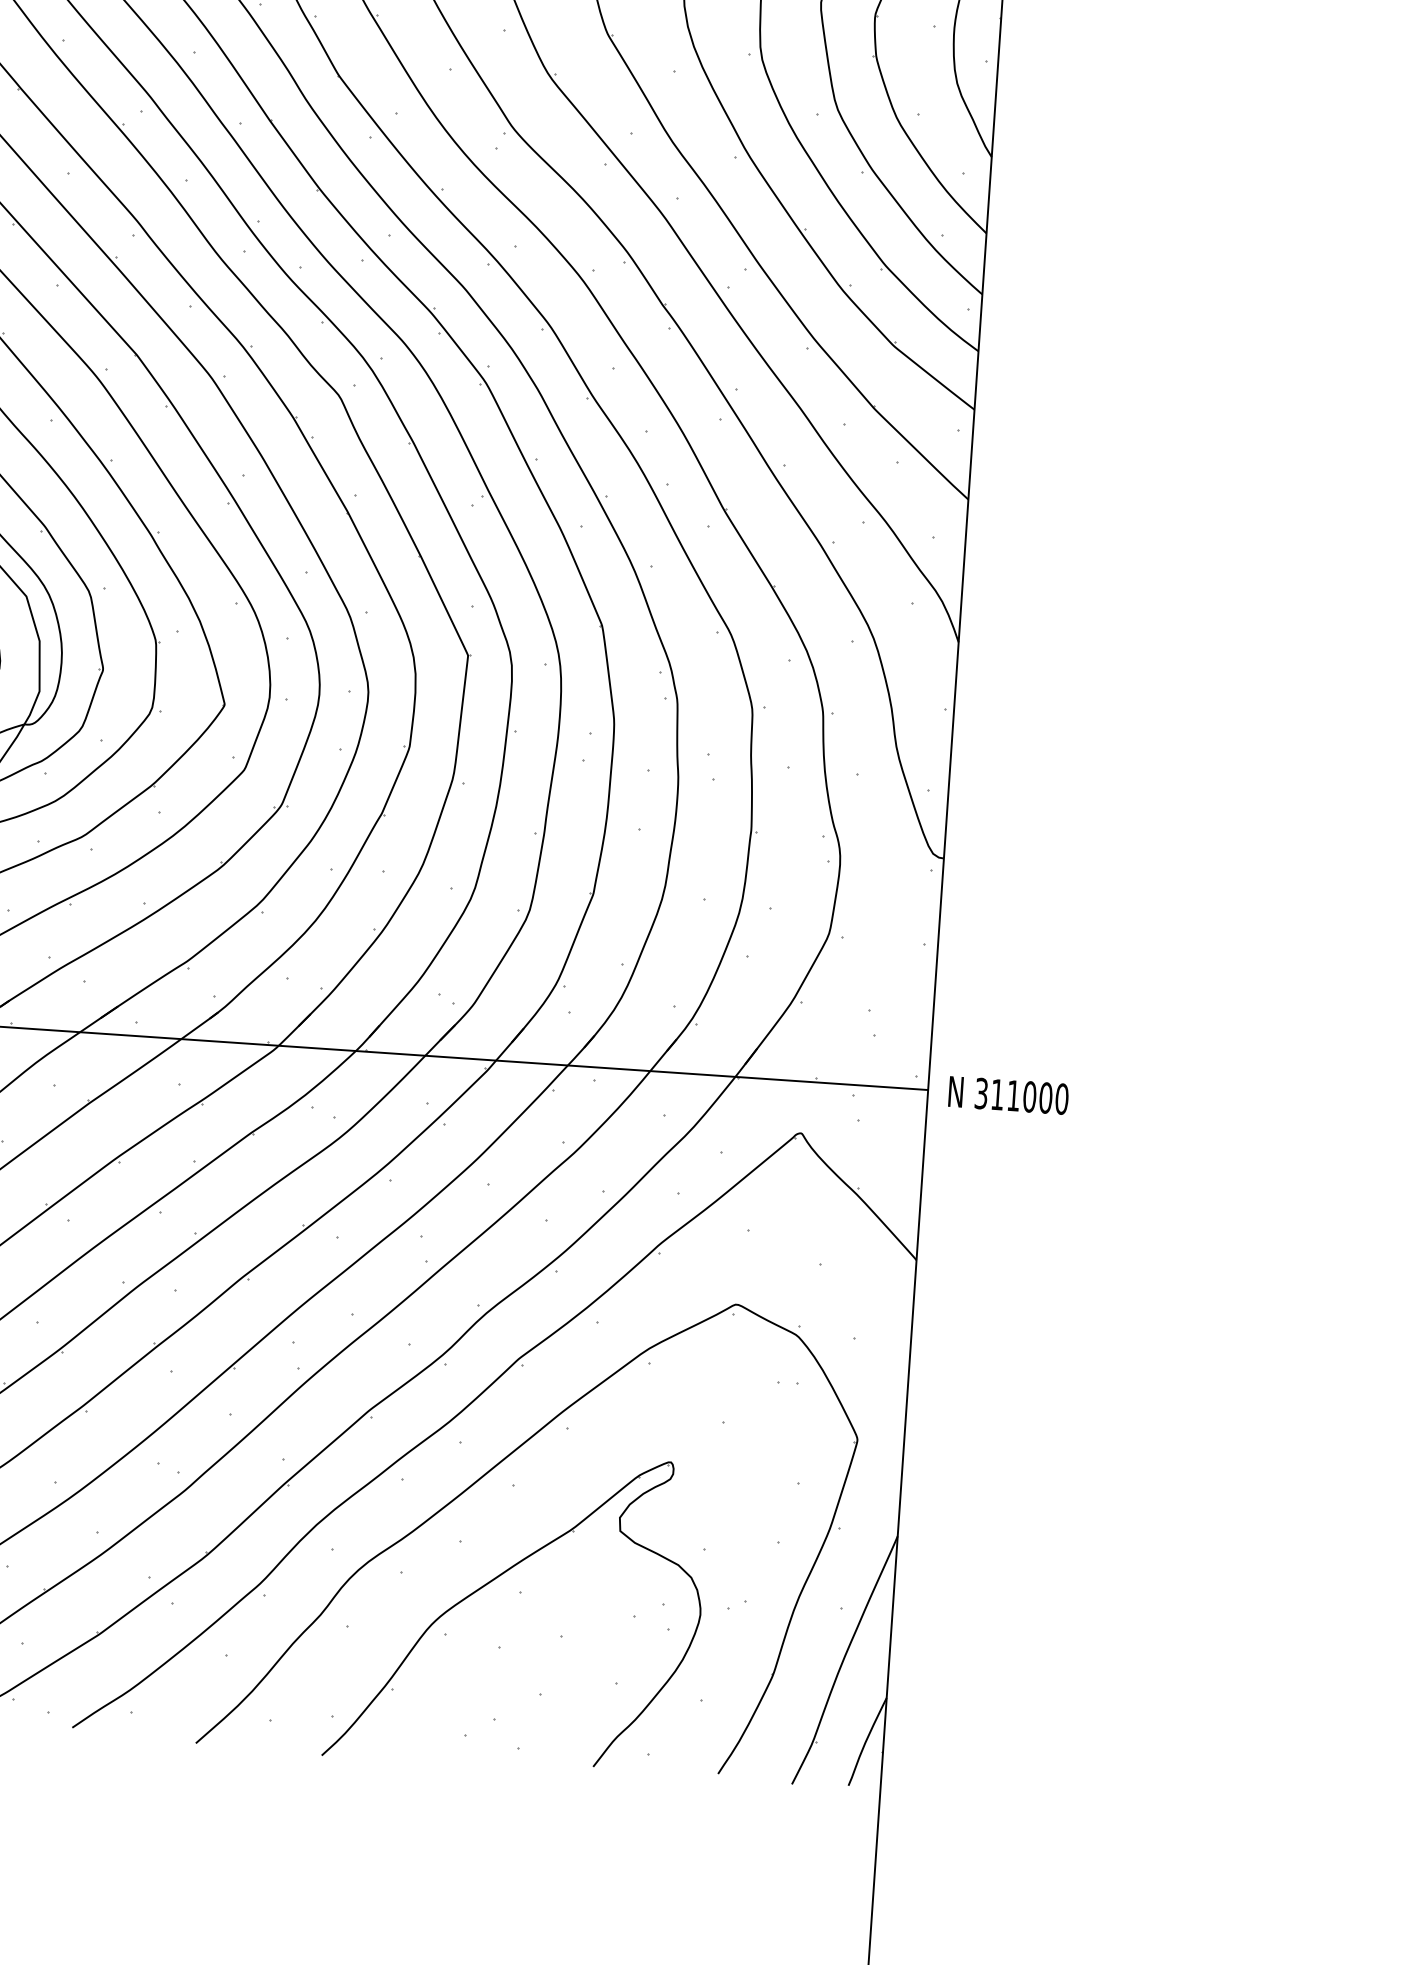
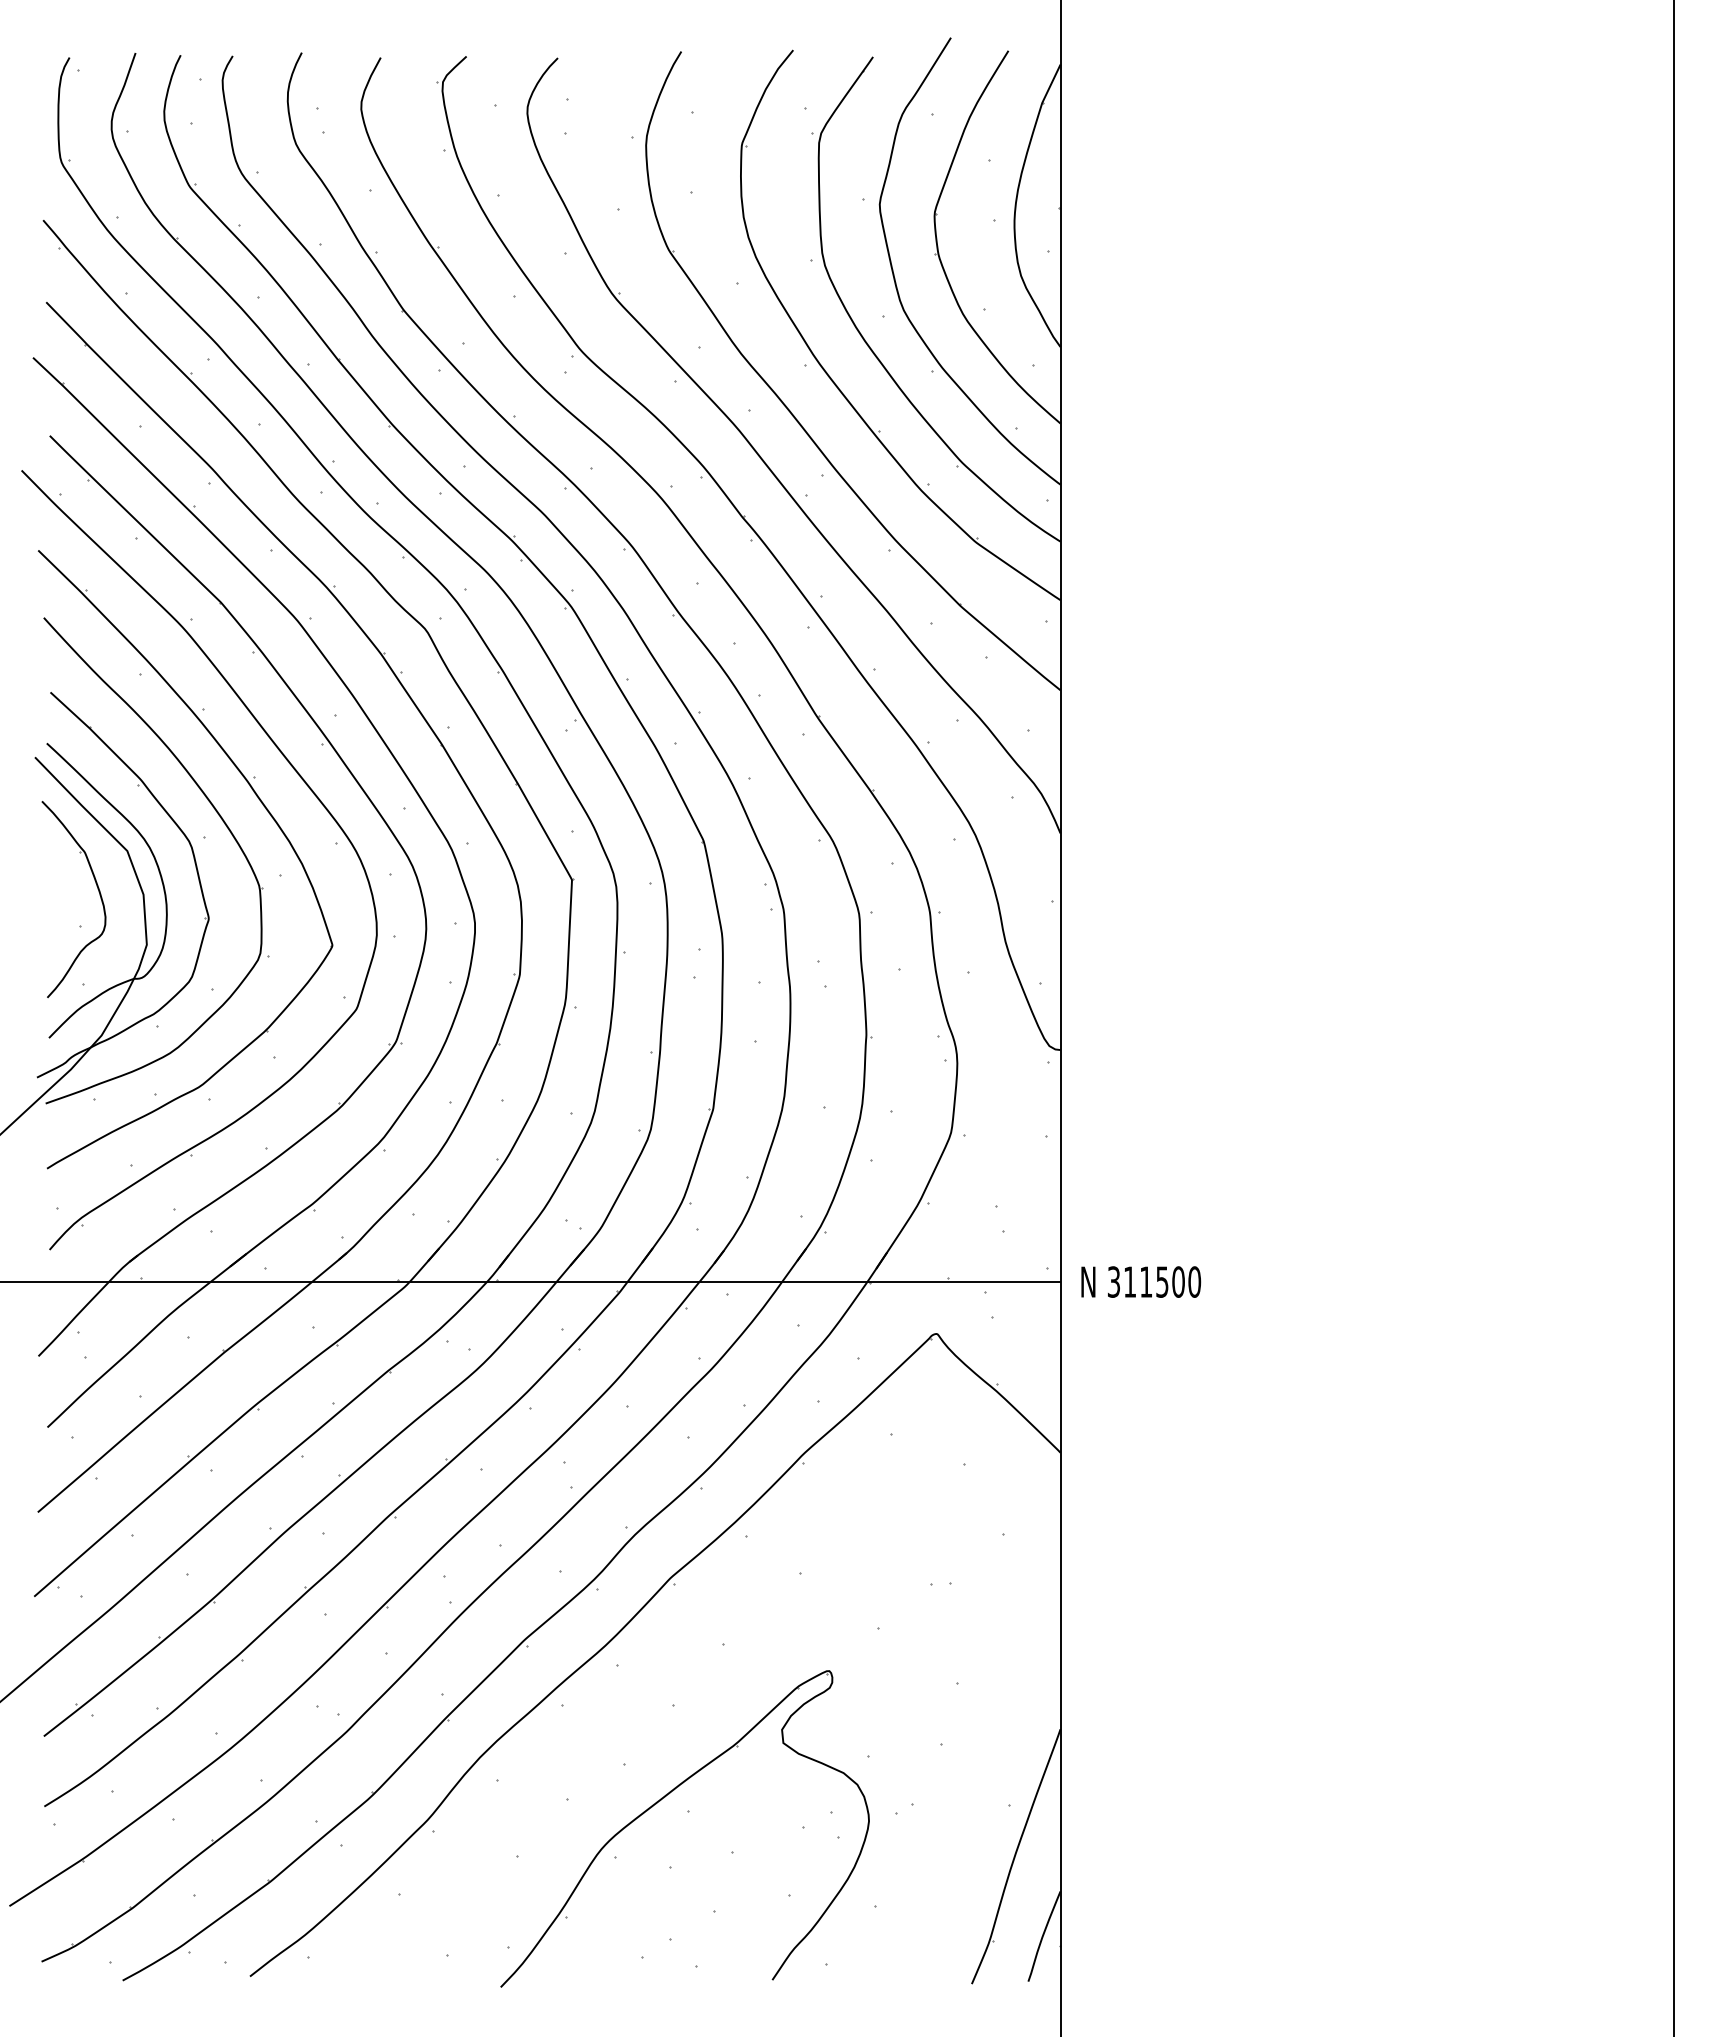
text: (1029, 1096) -> (1162, 1281), 311000 -> 311500
part: (485, 1475) -> (645, 1696), removed

